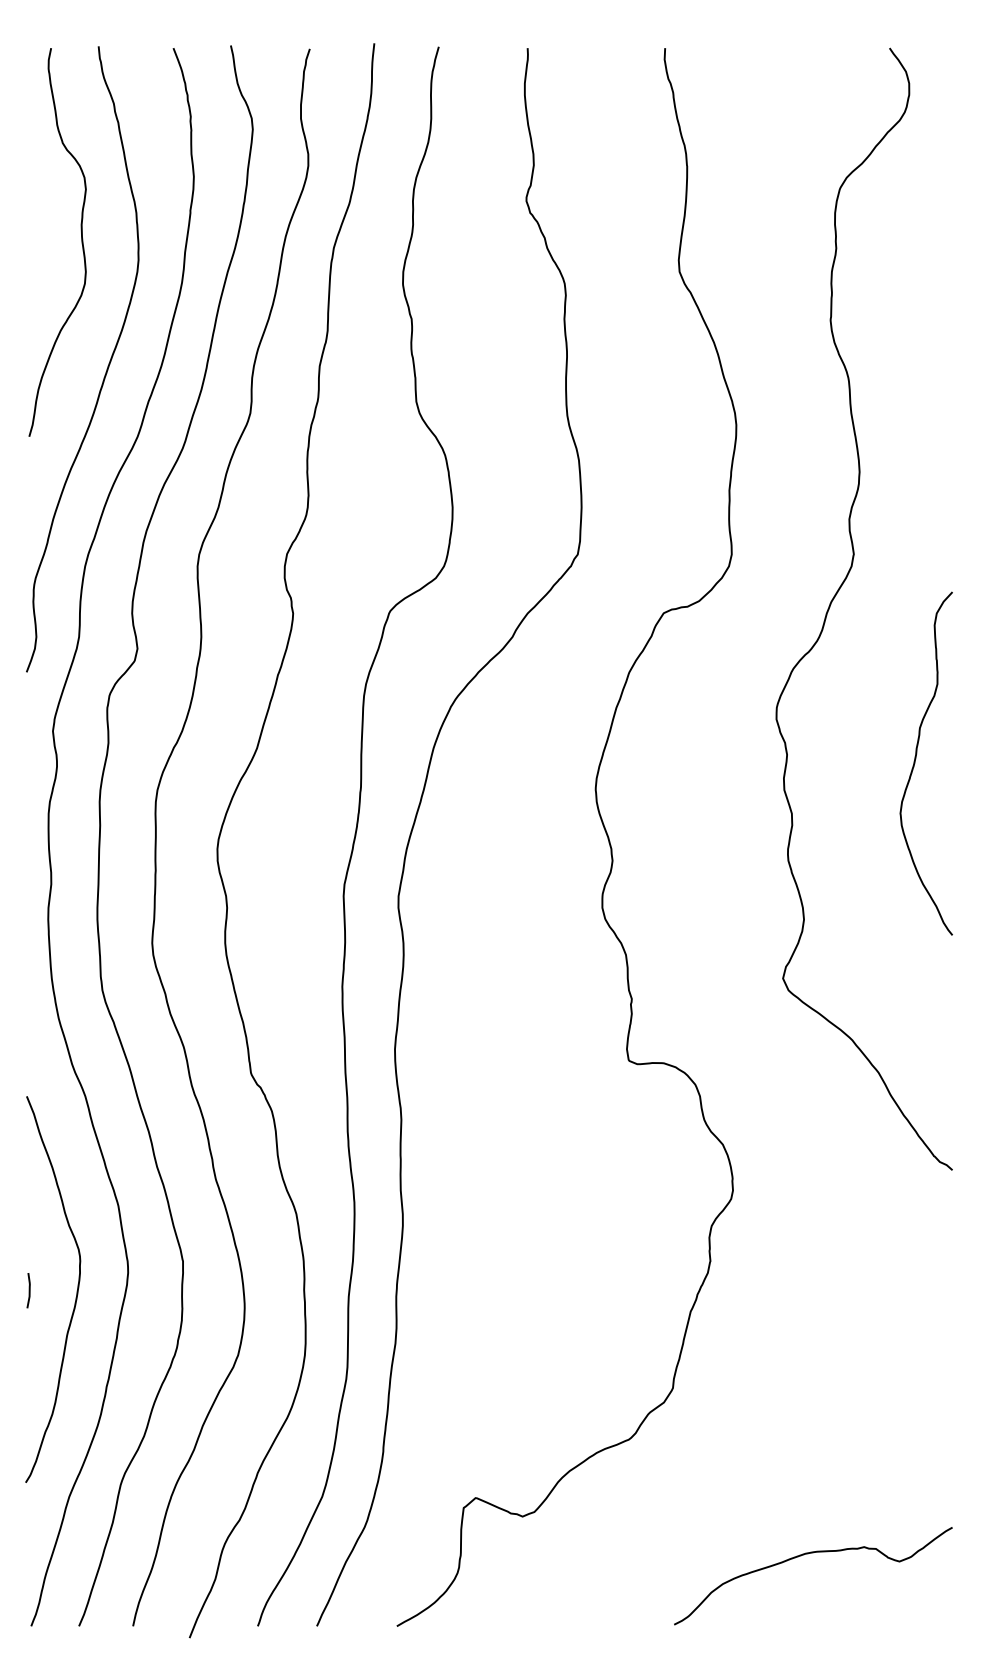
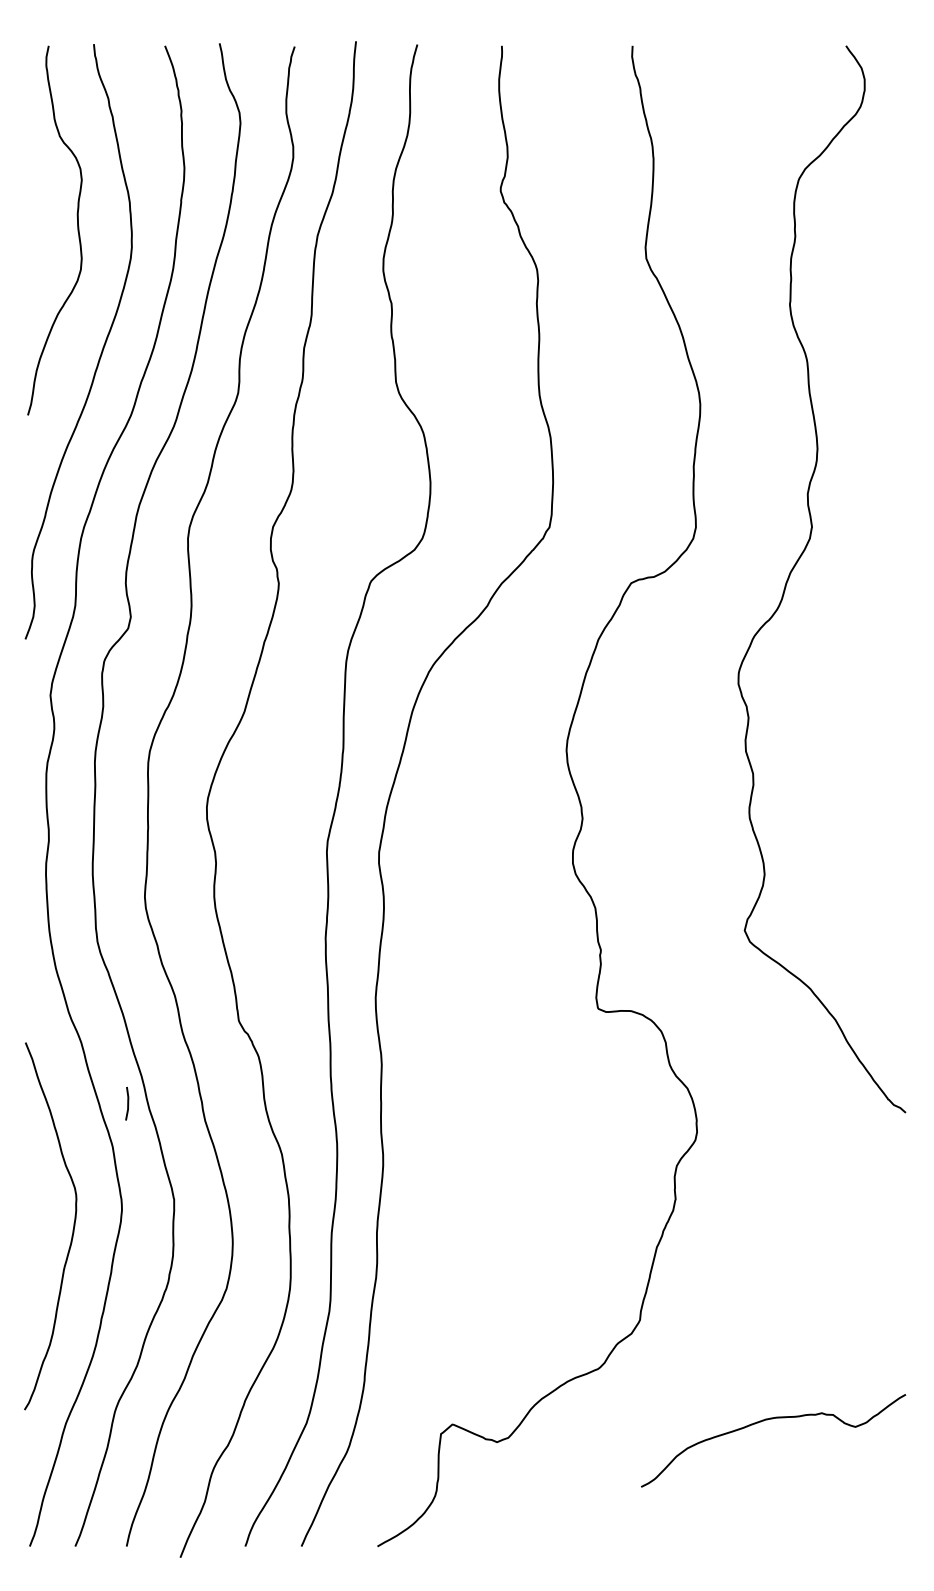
curve: (916, 759) -> (871, 722), removed
curve: (28, 1290) -> (127, 1103), moved
curve: (808, 1554) -> (768, 1420), moved

